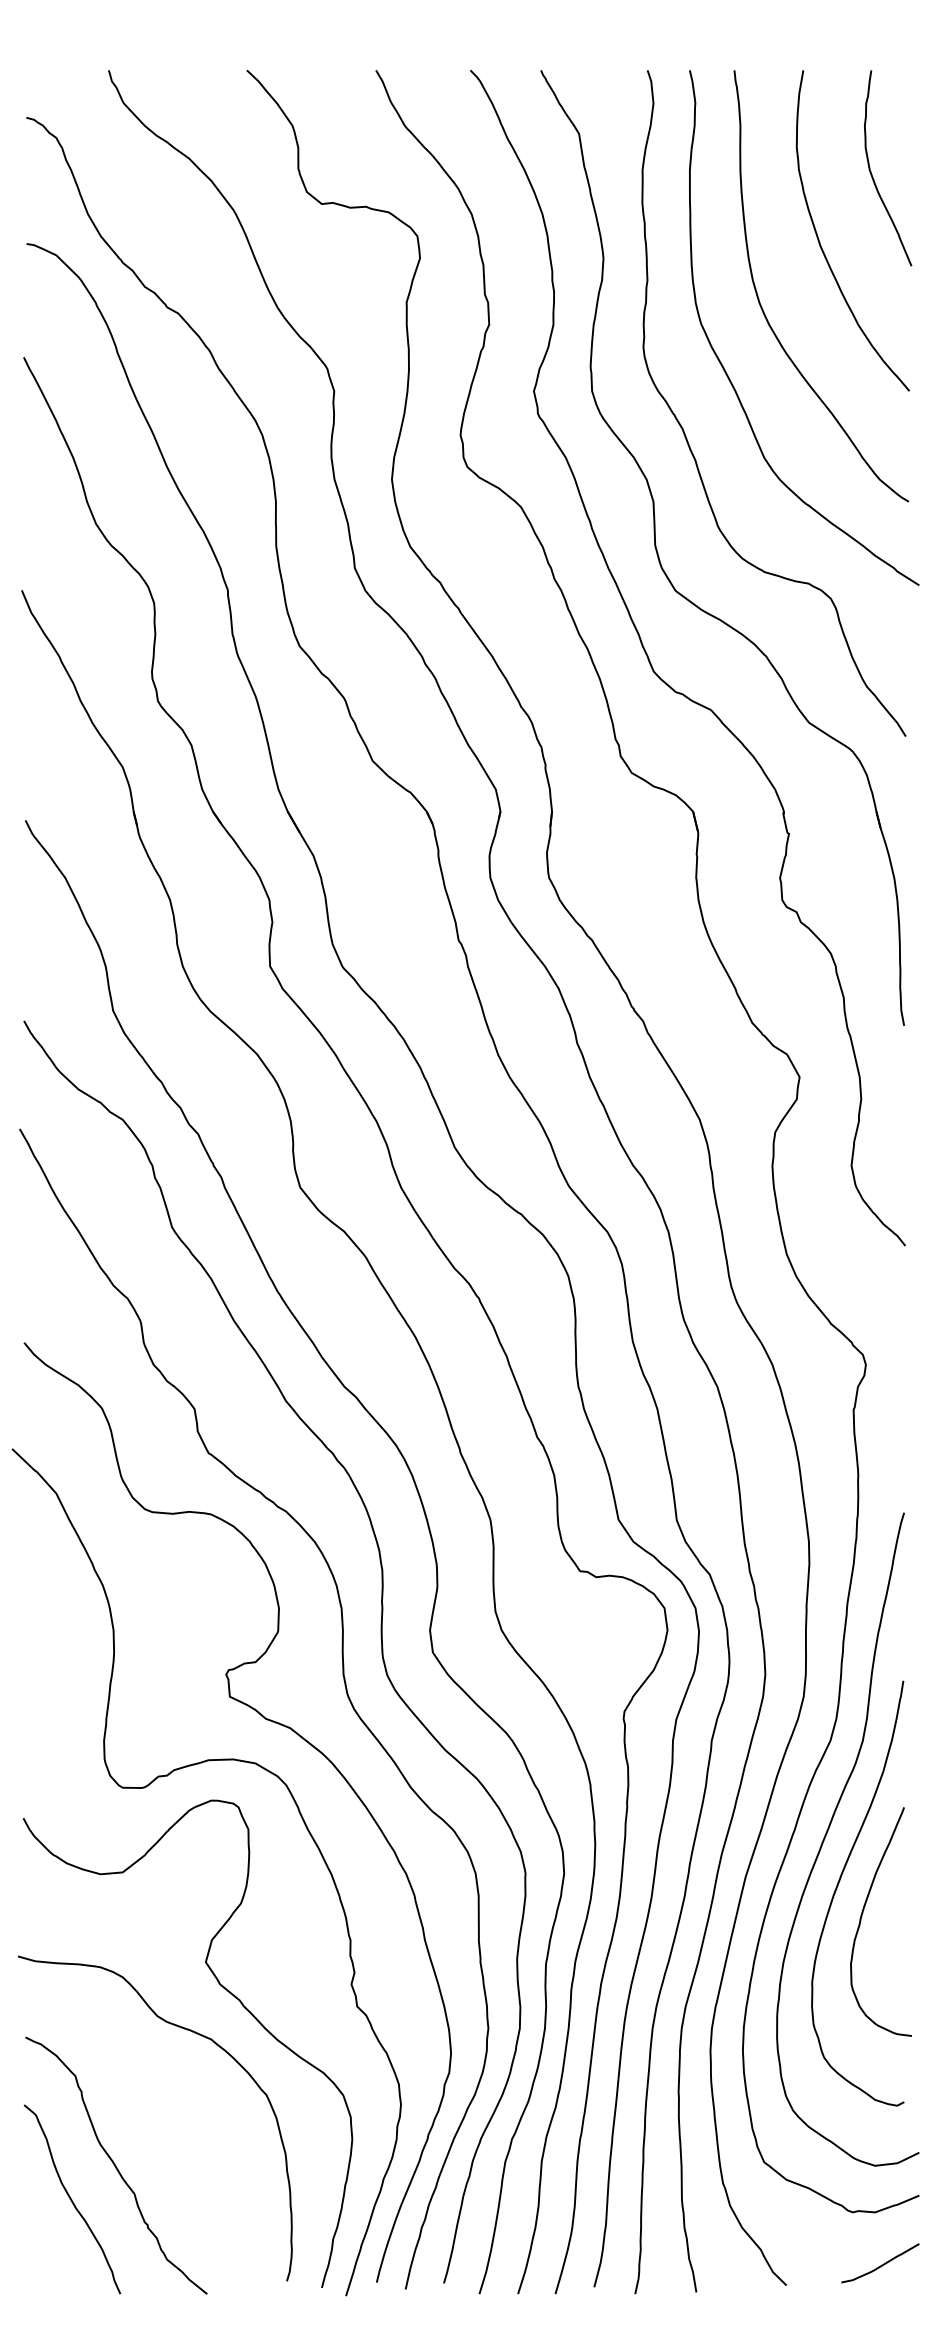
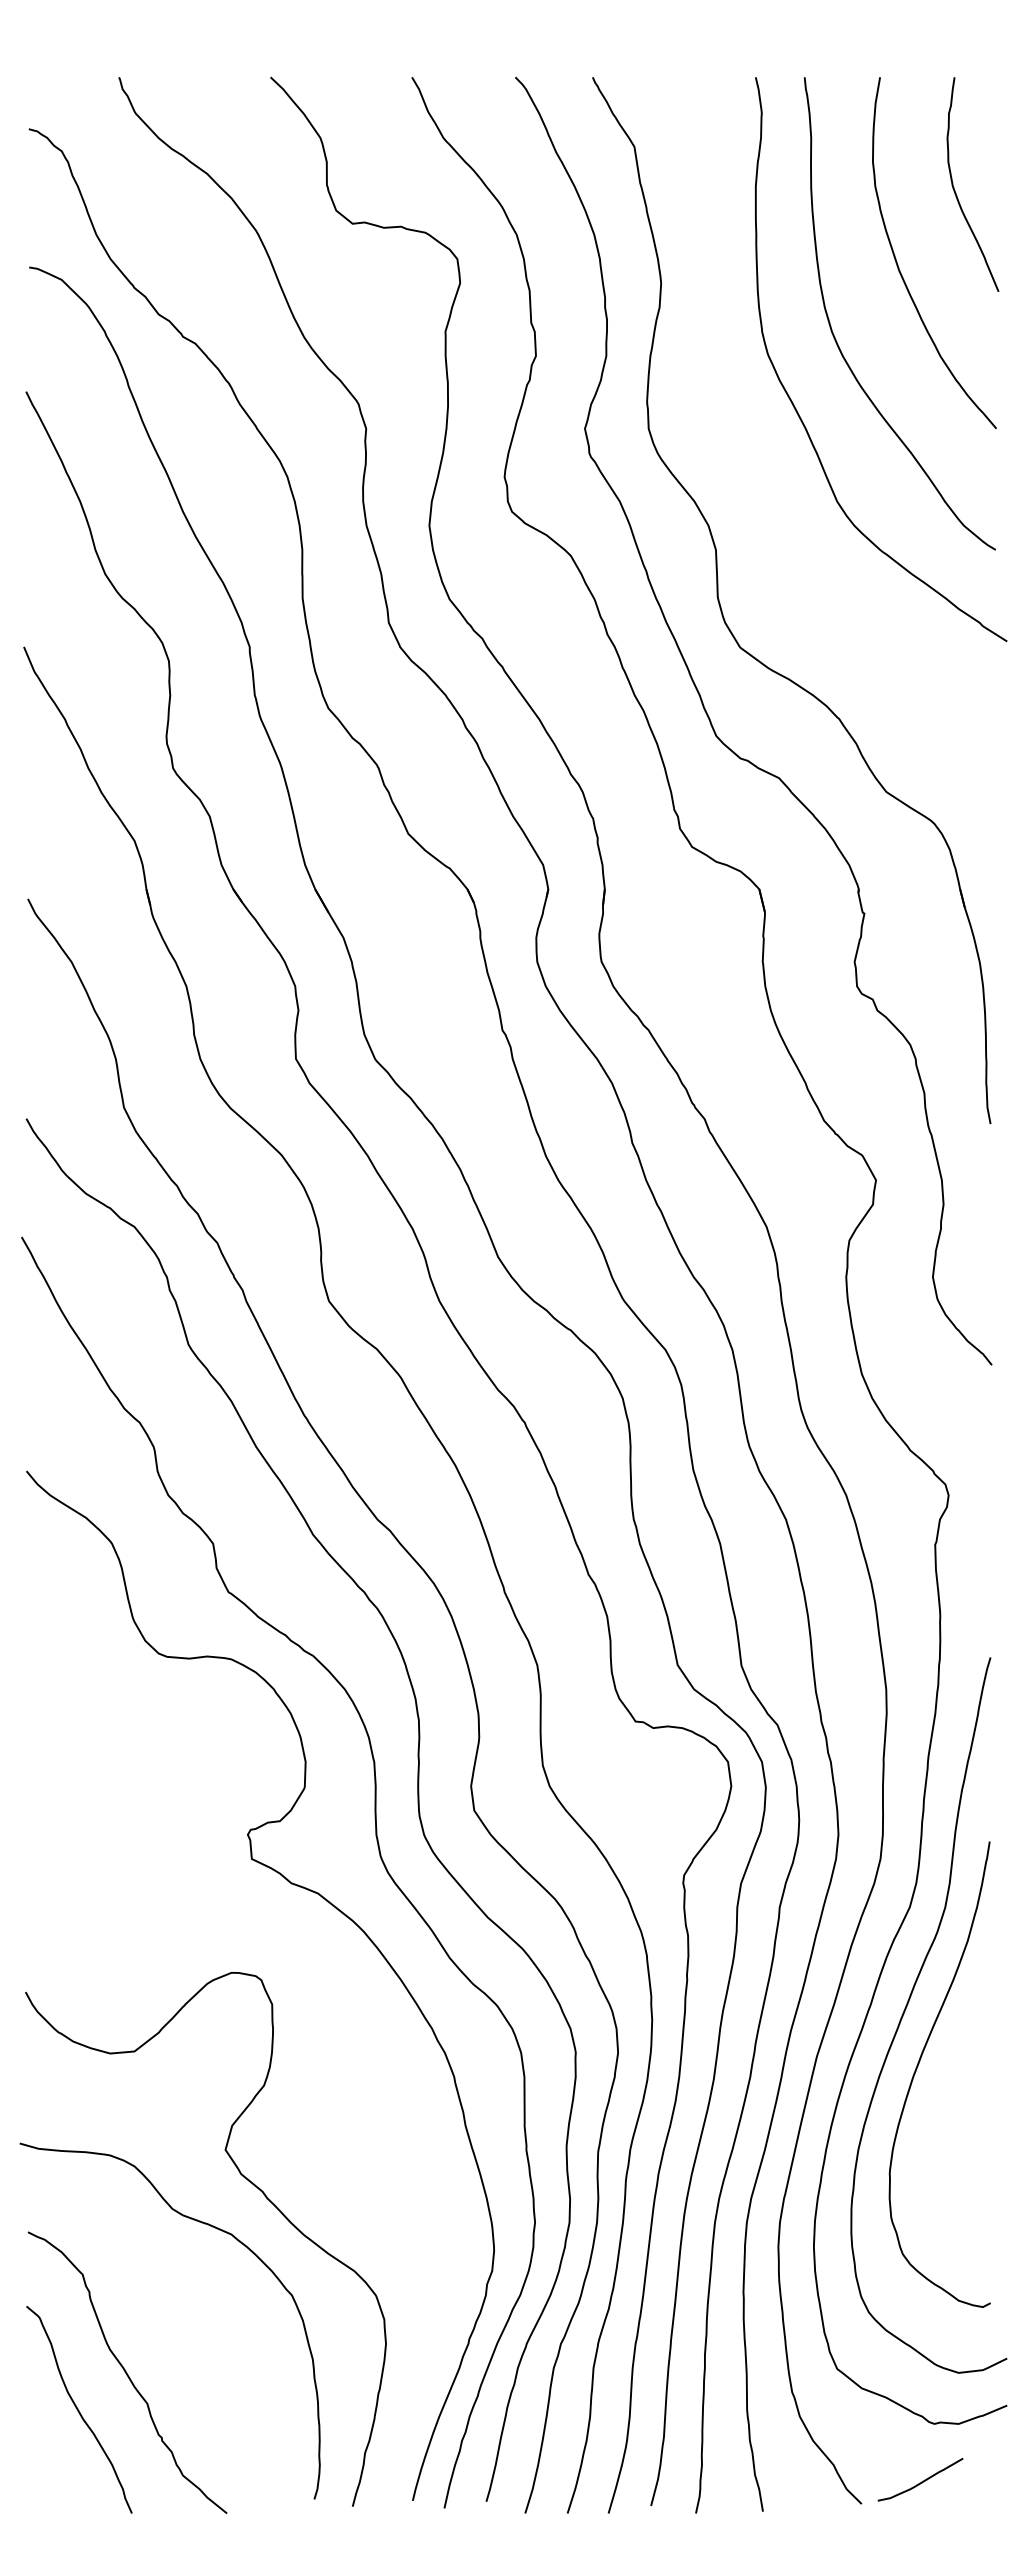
curve: (687, 439) -> (753, 481), removed
curve: (167, 1776) -> (183, 1946), removed
curve: (863, 1914) -> (945, 2097), removed
curve: (881, 2264) -> (921, 2481), moved

